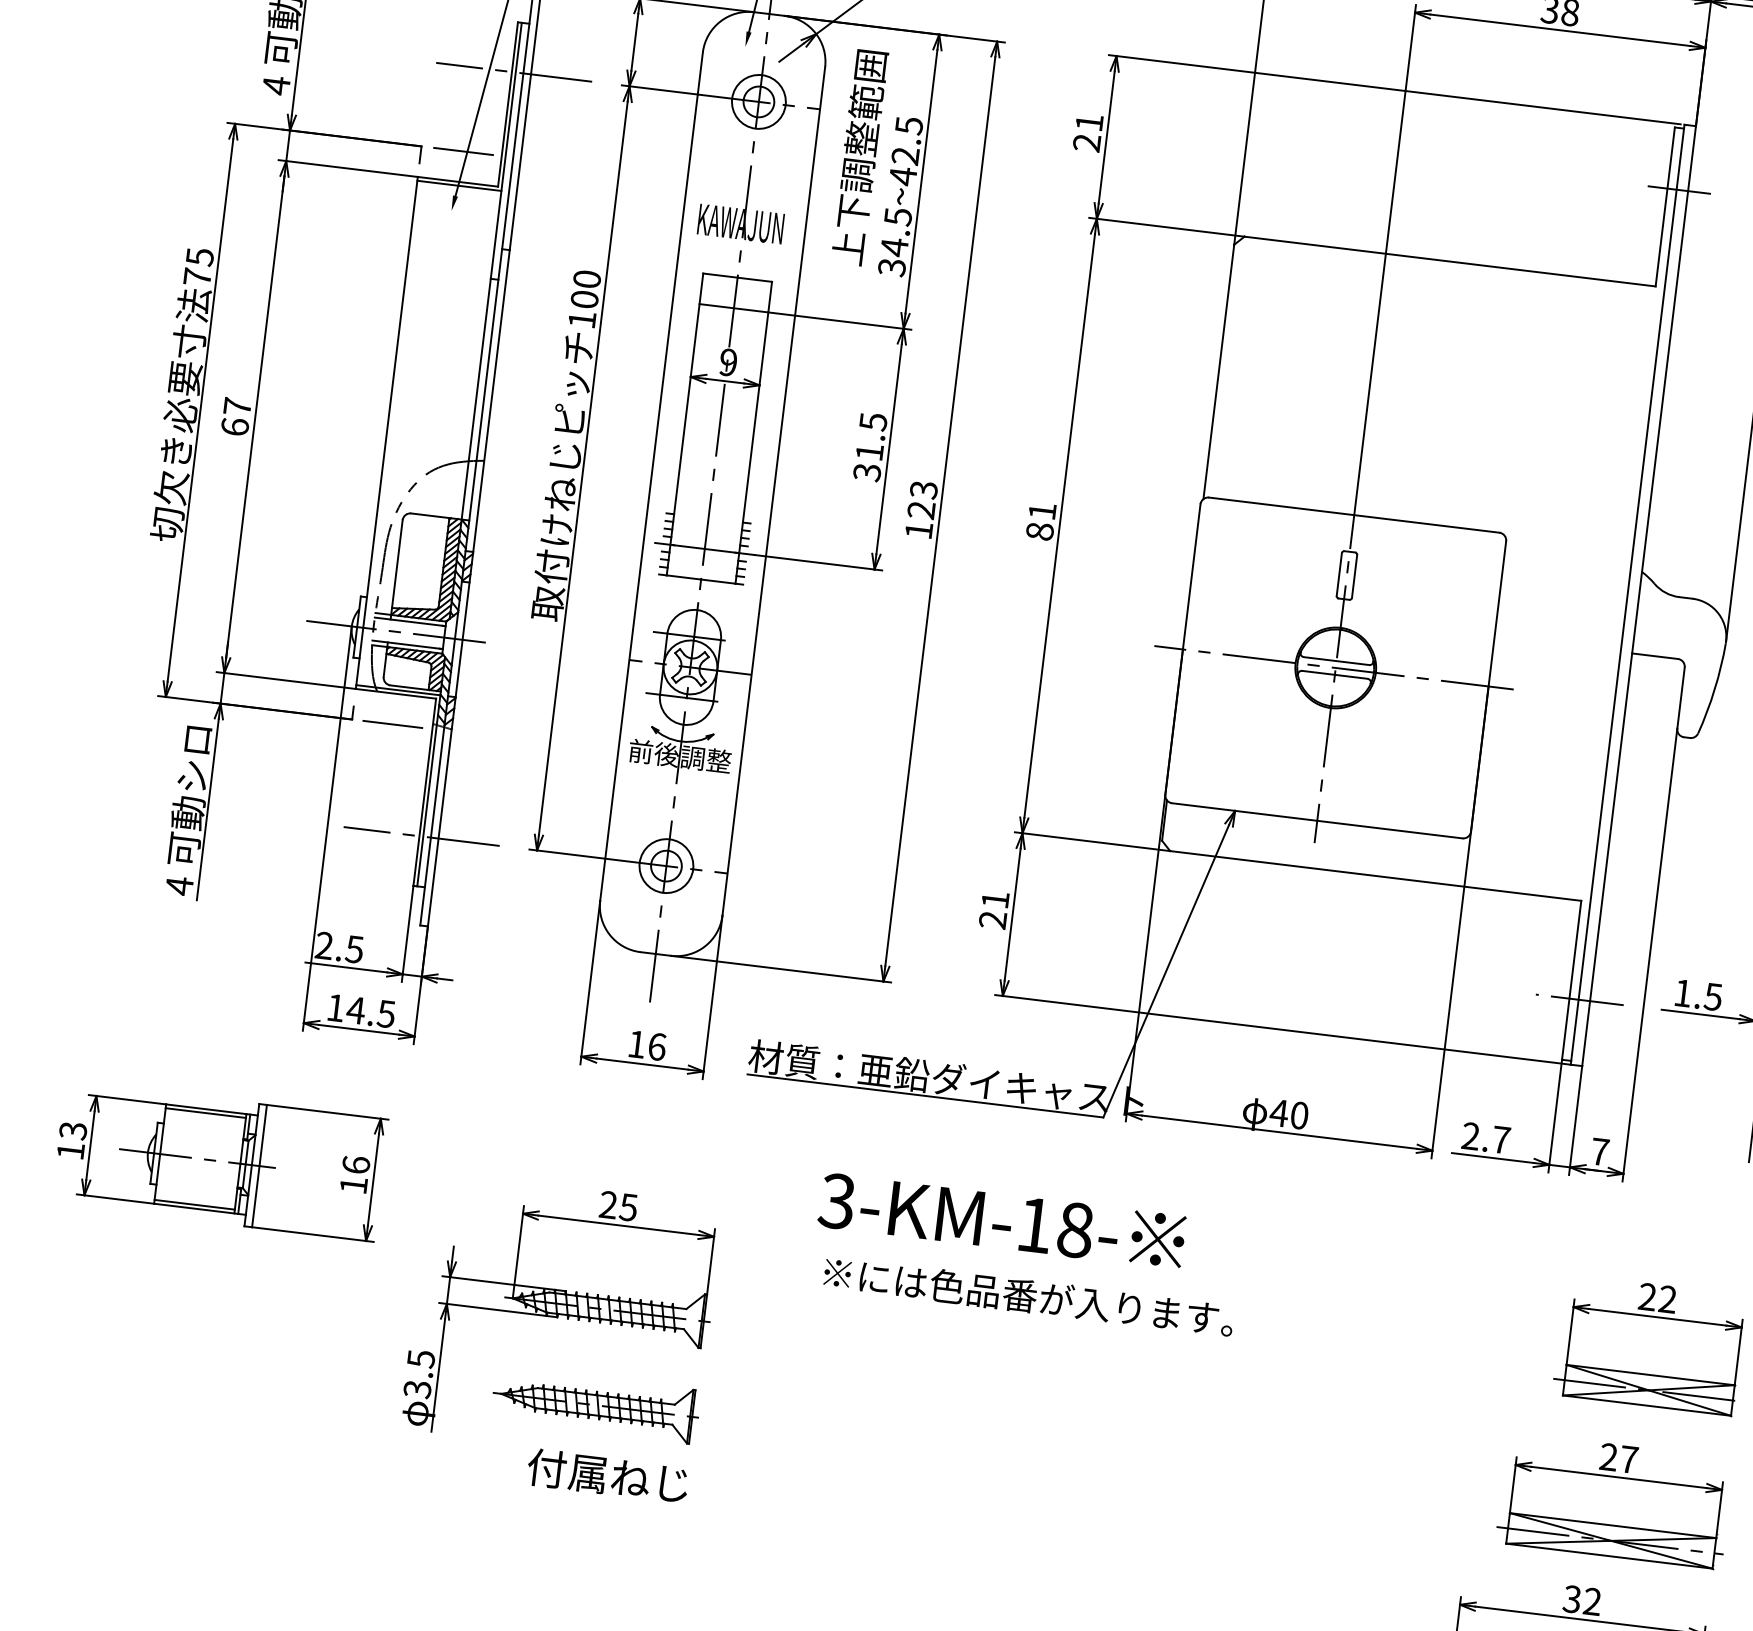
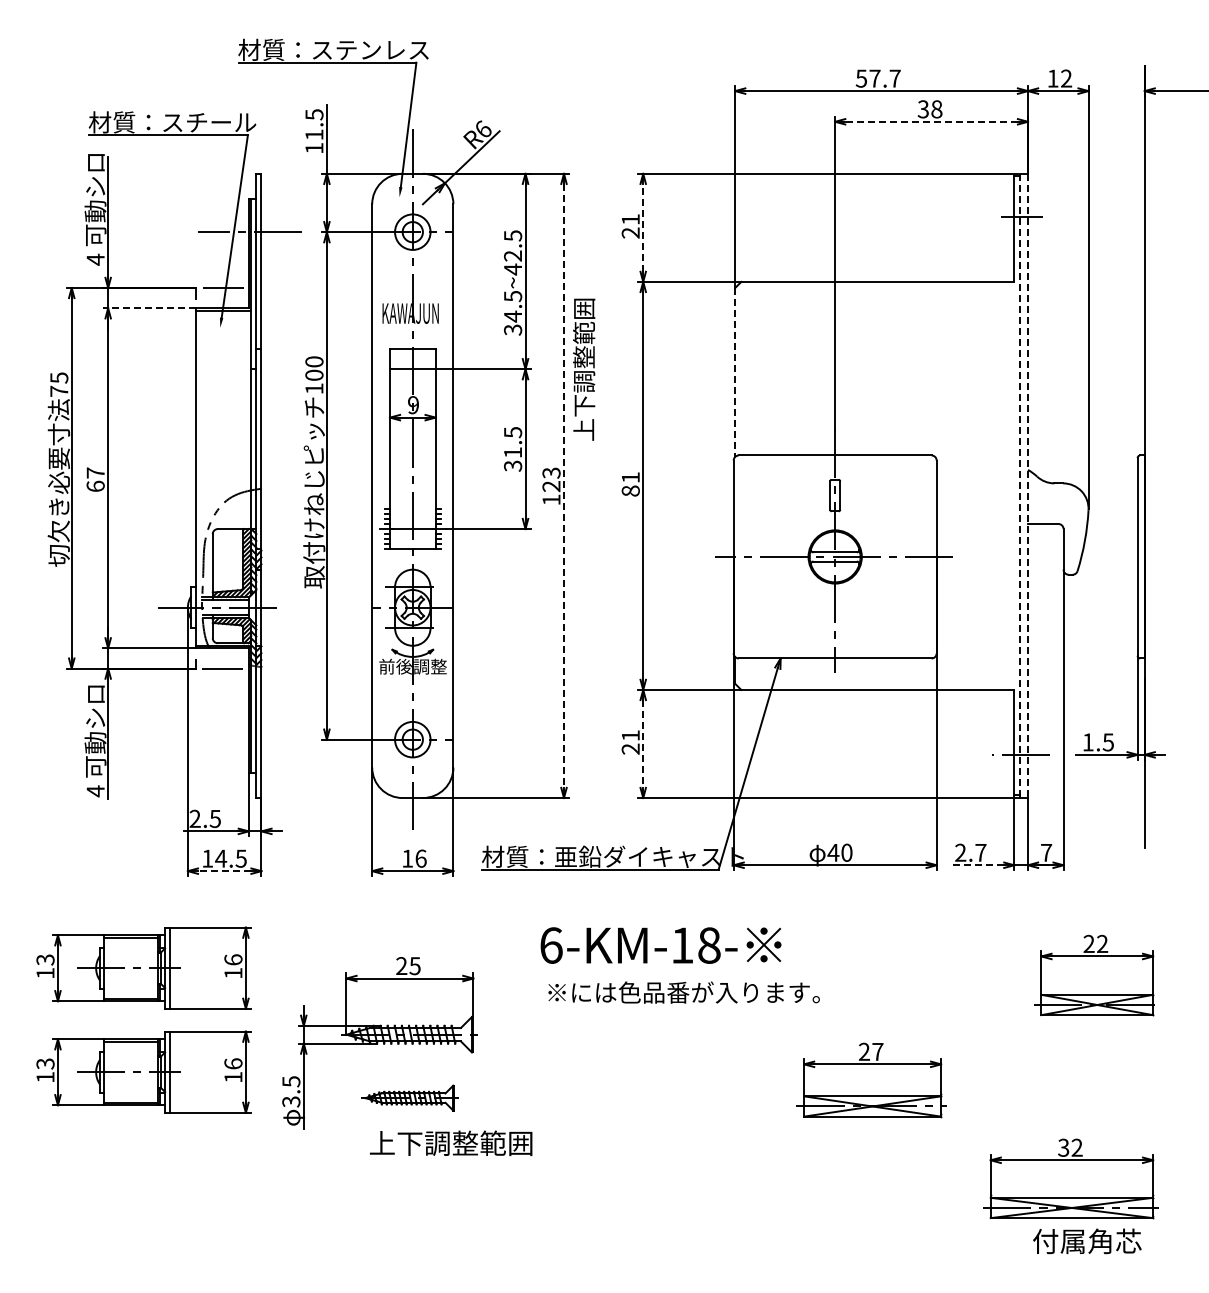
line: (1560, 29) -> (931, 121), solid -> dashed
line: (1107, 136) -> (643, 227), solid -> dashed
text: (860, 157) -> (584, 369), moved
line: (347, 168) -> (148, 308), solid -> dashed
line: (1219, 372) -> (735, 372), solid -> dashed
line: (939, 510) -> (563, 485), solid -> dashed
line: (1627, 595) -> (1020, 486), solid -> dashed
line: (1639, 597) -> (1028, 486), solid -> dashed
line: (422, 836) -> (250, 739), removed
line: (1013, 913) -> (643, 743), solid -> dashed
line: (358, 1030) -> (224, 871), solid -> dashed
line: (1492, 1158) -> (976, 865), solid -> dashed
text: (836, 1201) -> (550, 945), 3-KM-18- -> 6-KM-18-
part: (200, 1316) -> (143, 1071), added
part: (596, 1404) -> (409, 1097), size x0.7
text: (649, 1481) -> (450, 1143), 付属ねじ -> 上下調整範囲
part: (1614, 1501) -> (871, 1080), moved

